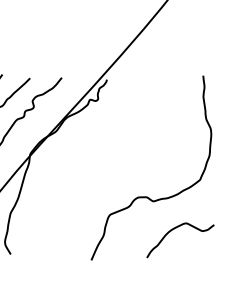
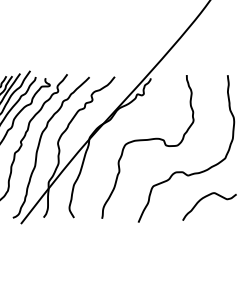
curve: (102, 157) -> (147, 140), added

